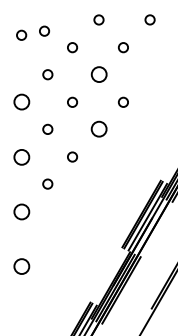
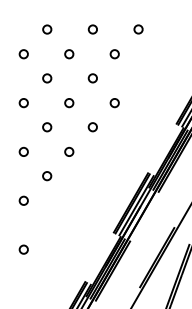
circle: (44, 31) -> (47, 29), moved
circle: (21, 35) -> (23, 54), moved
circle: (98, 74) -> (92, 78), size x0.62
circle: (21, 102) -> (23, 103), size x0.62
circle: (98, 129) -> (92, 127), size x0.62
circle: (21, 156) -> (23, 151), size x0.62
circle: (21, 211) -> (23, 200), size x0.62
circle: (21, 266) -> (23, 249), size x0.62

